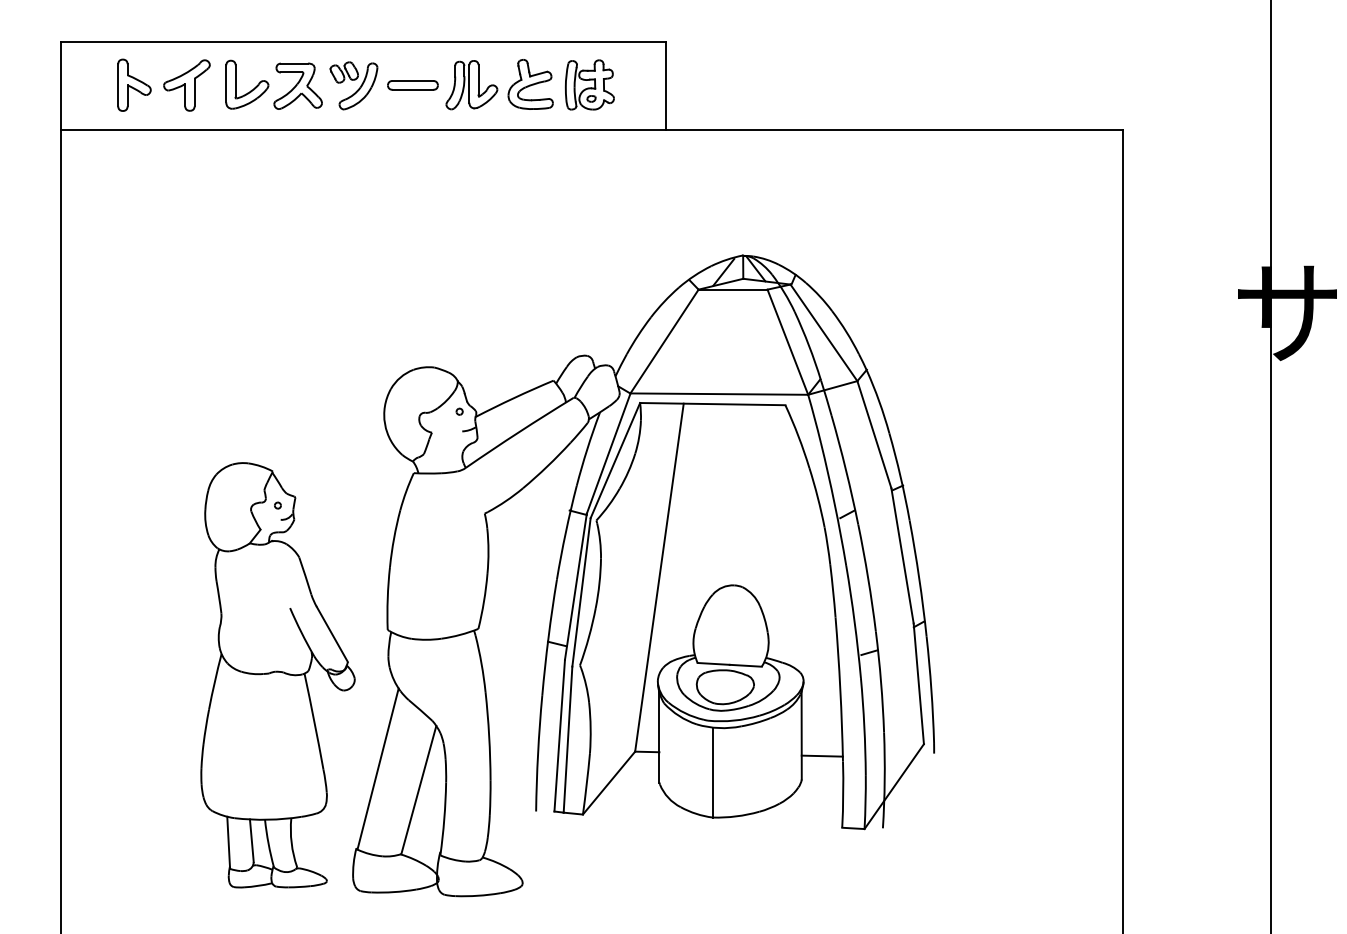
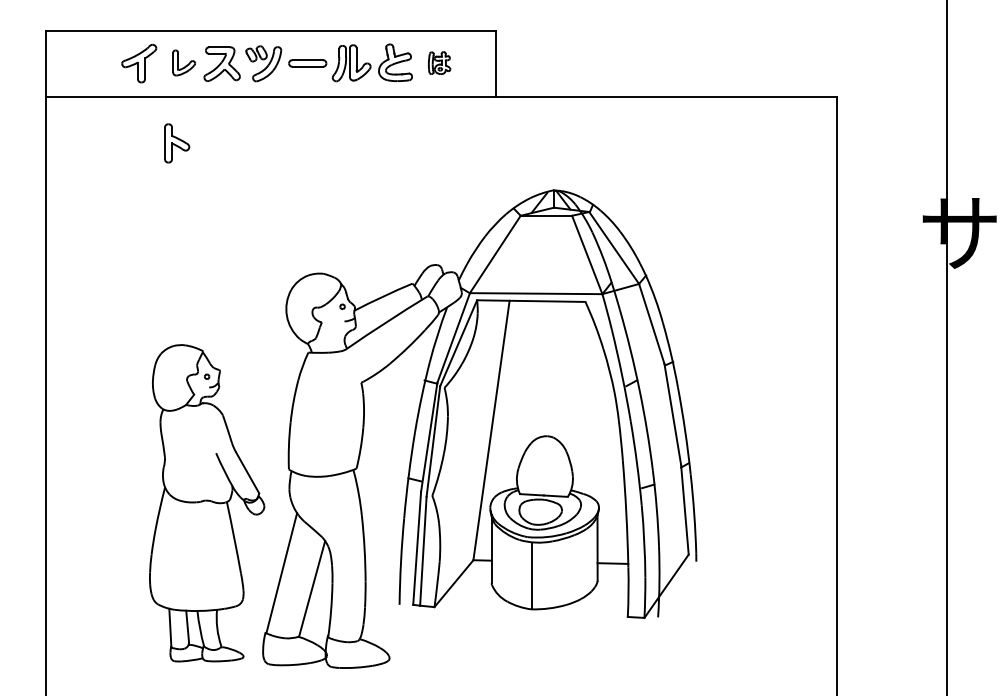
part: (246, 84) -> (183, 62), size x0.7
part: (589, 84) -> (439, 62), size x0.6
part: (134, 85) -> (177, 143), moved

